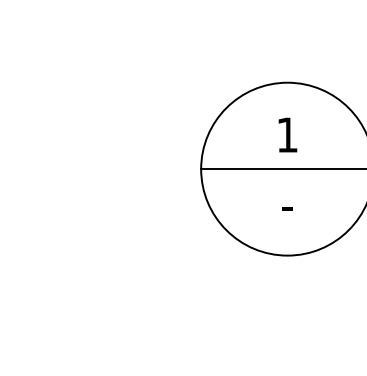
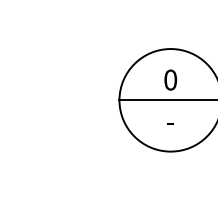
text: (287, 134) -> (170, 79), 1 -> 0

